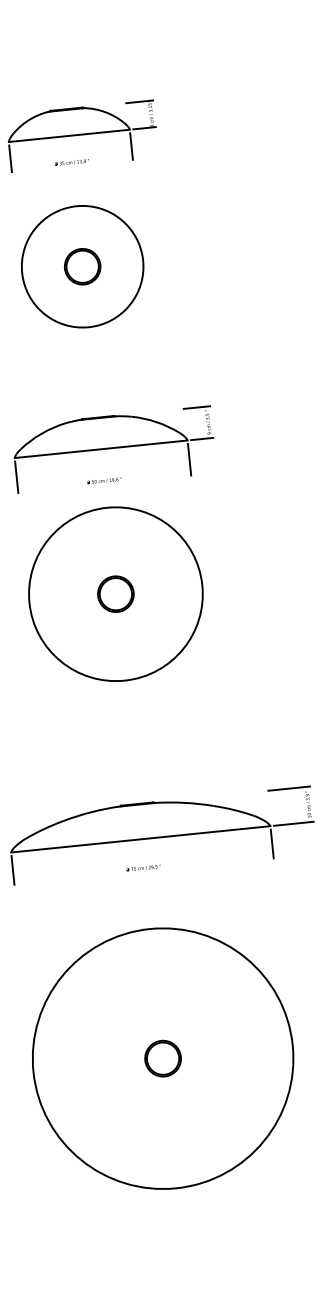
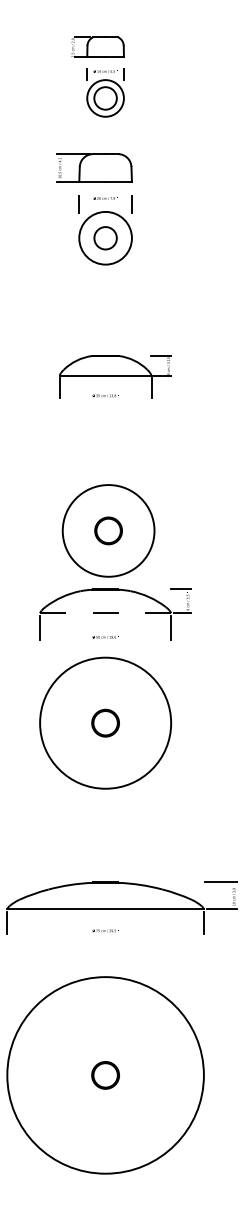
part: (82, 266) -> (108, 530), moved
line: (101, 449) -> (105, 613), solid -> dashed

